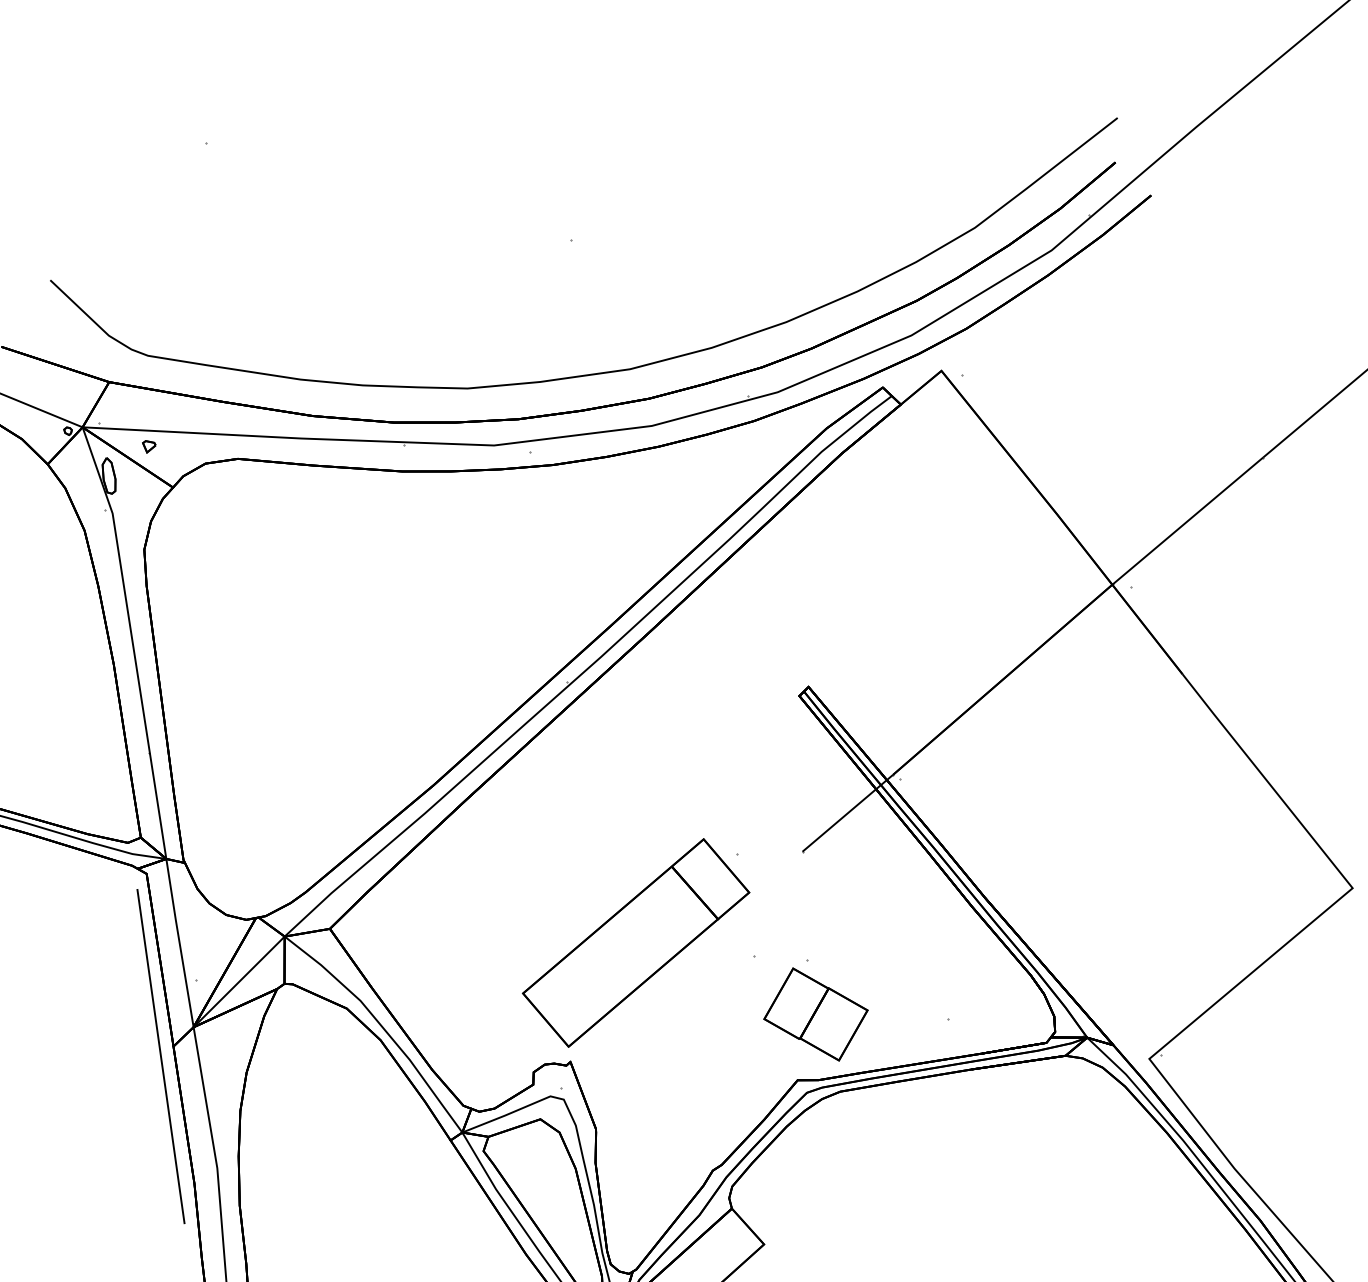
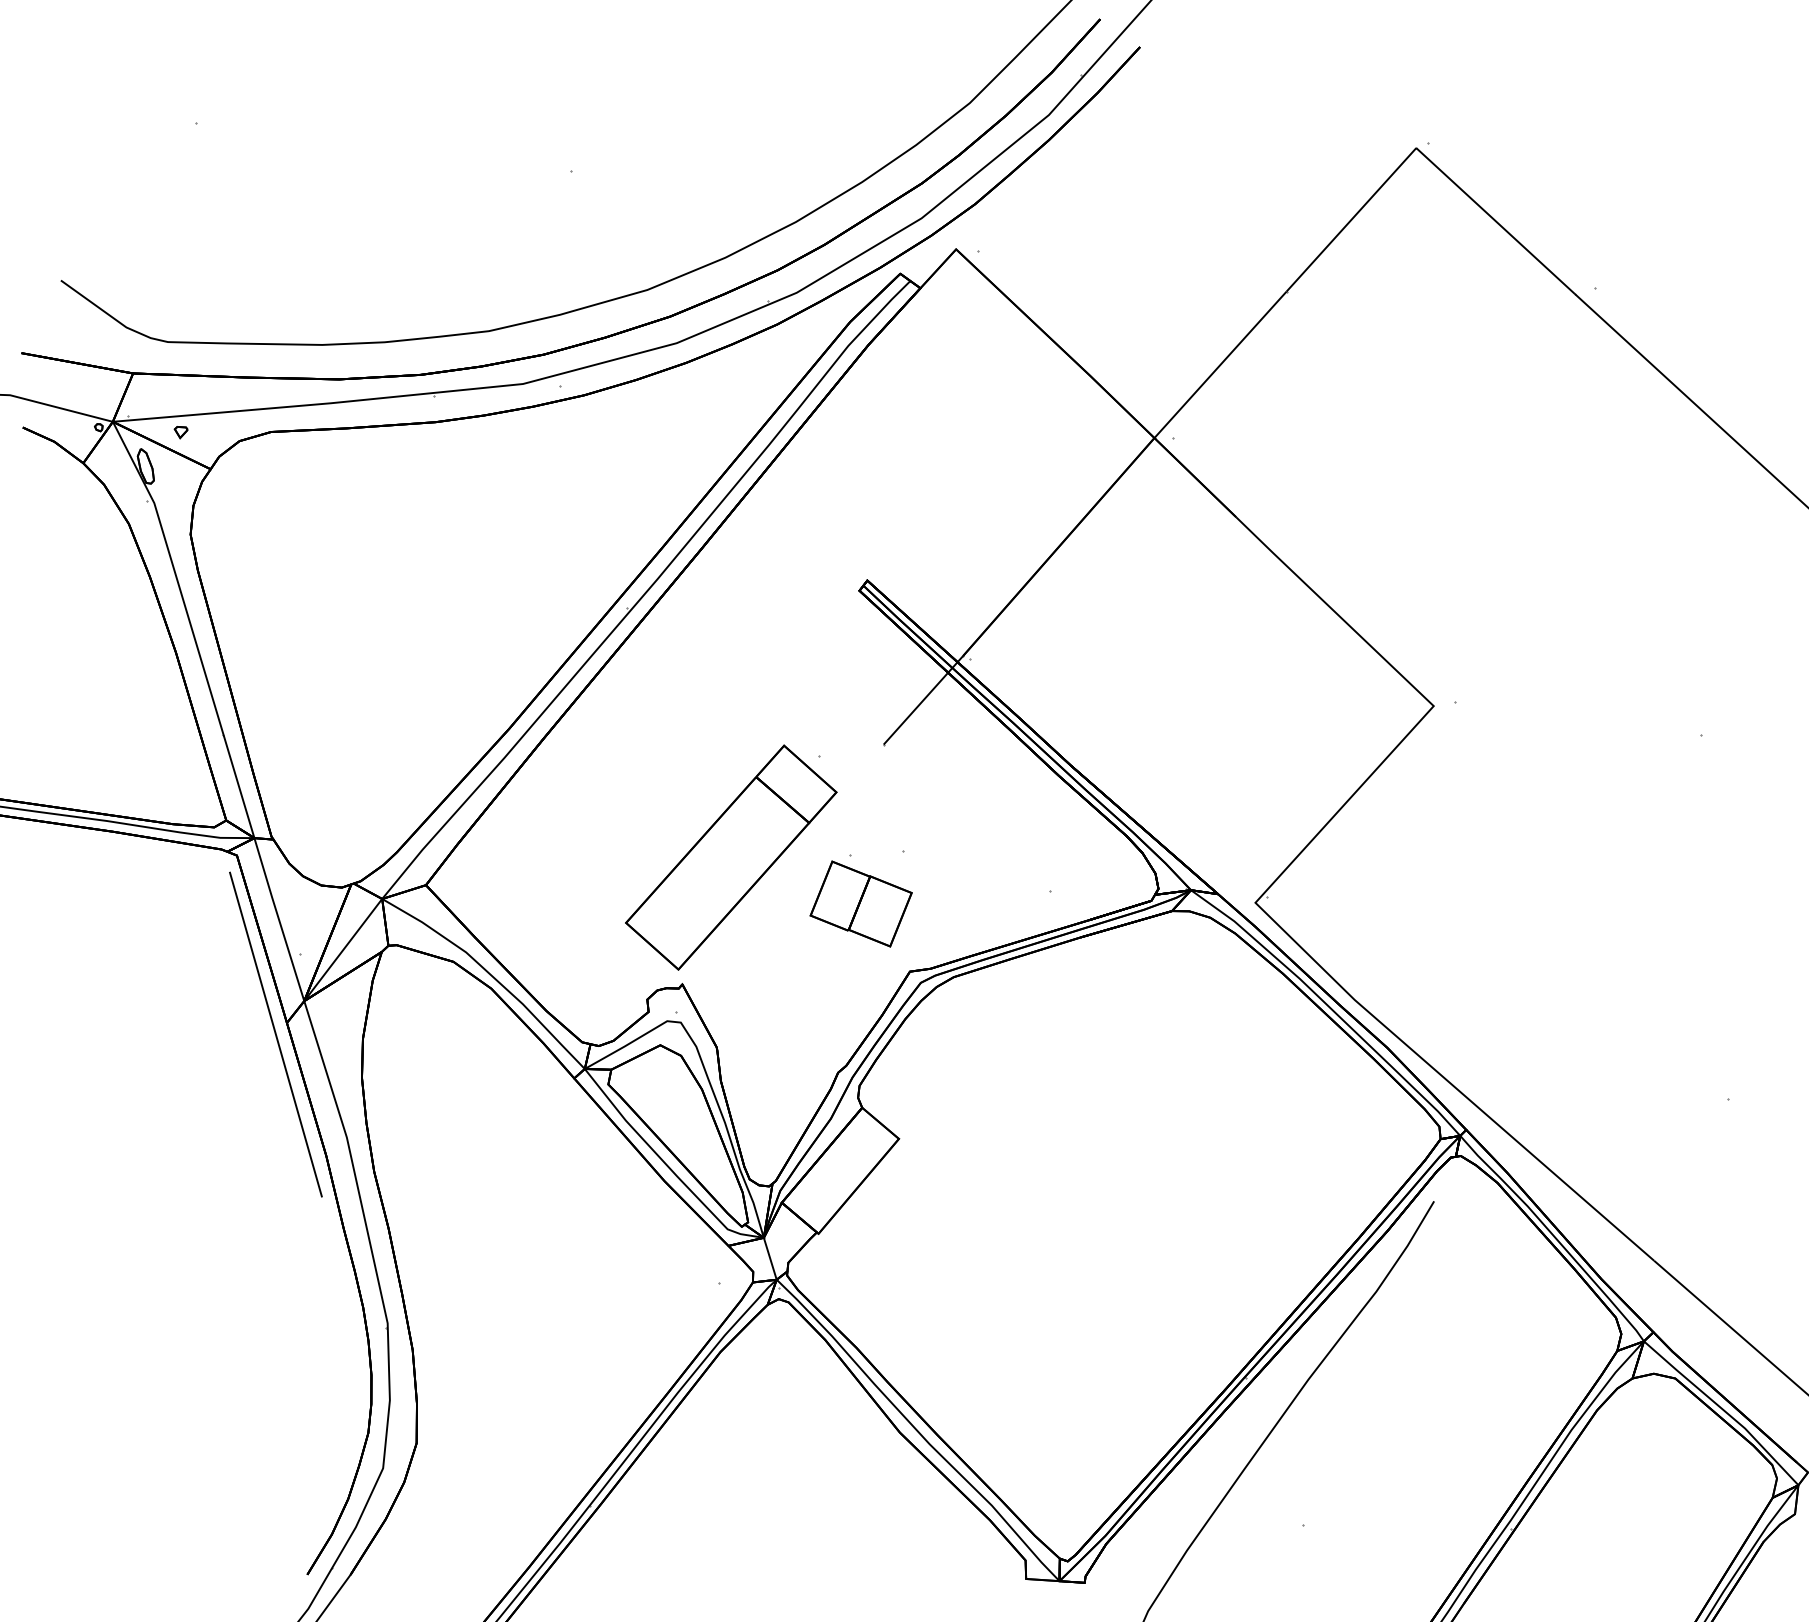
part: (815, 1013) -> (860, 903), moved

